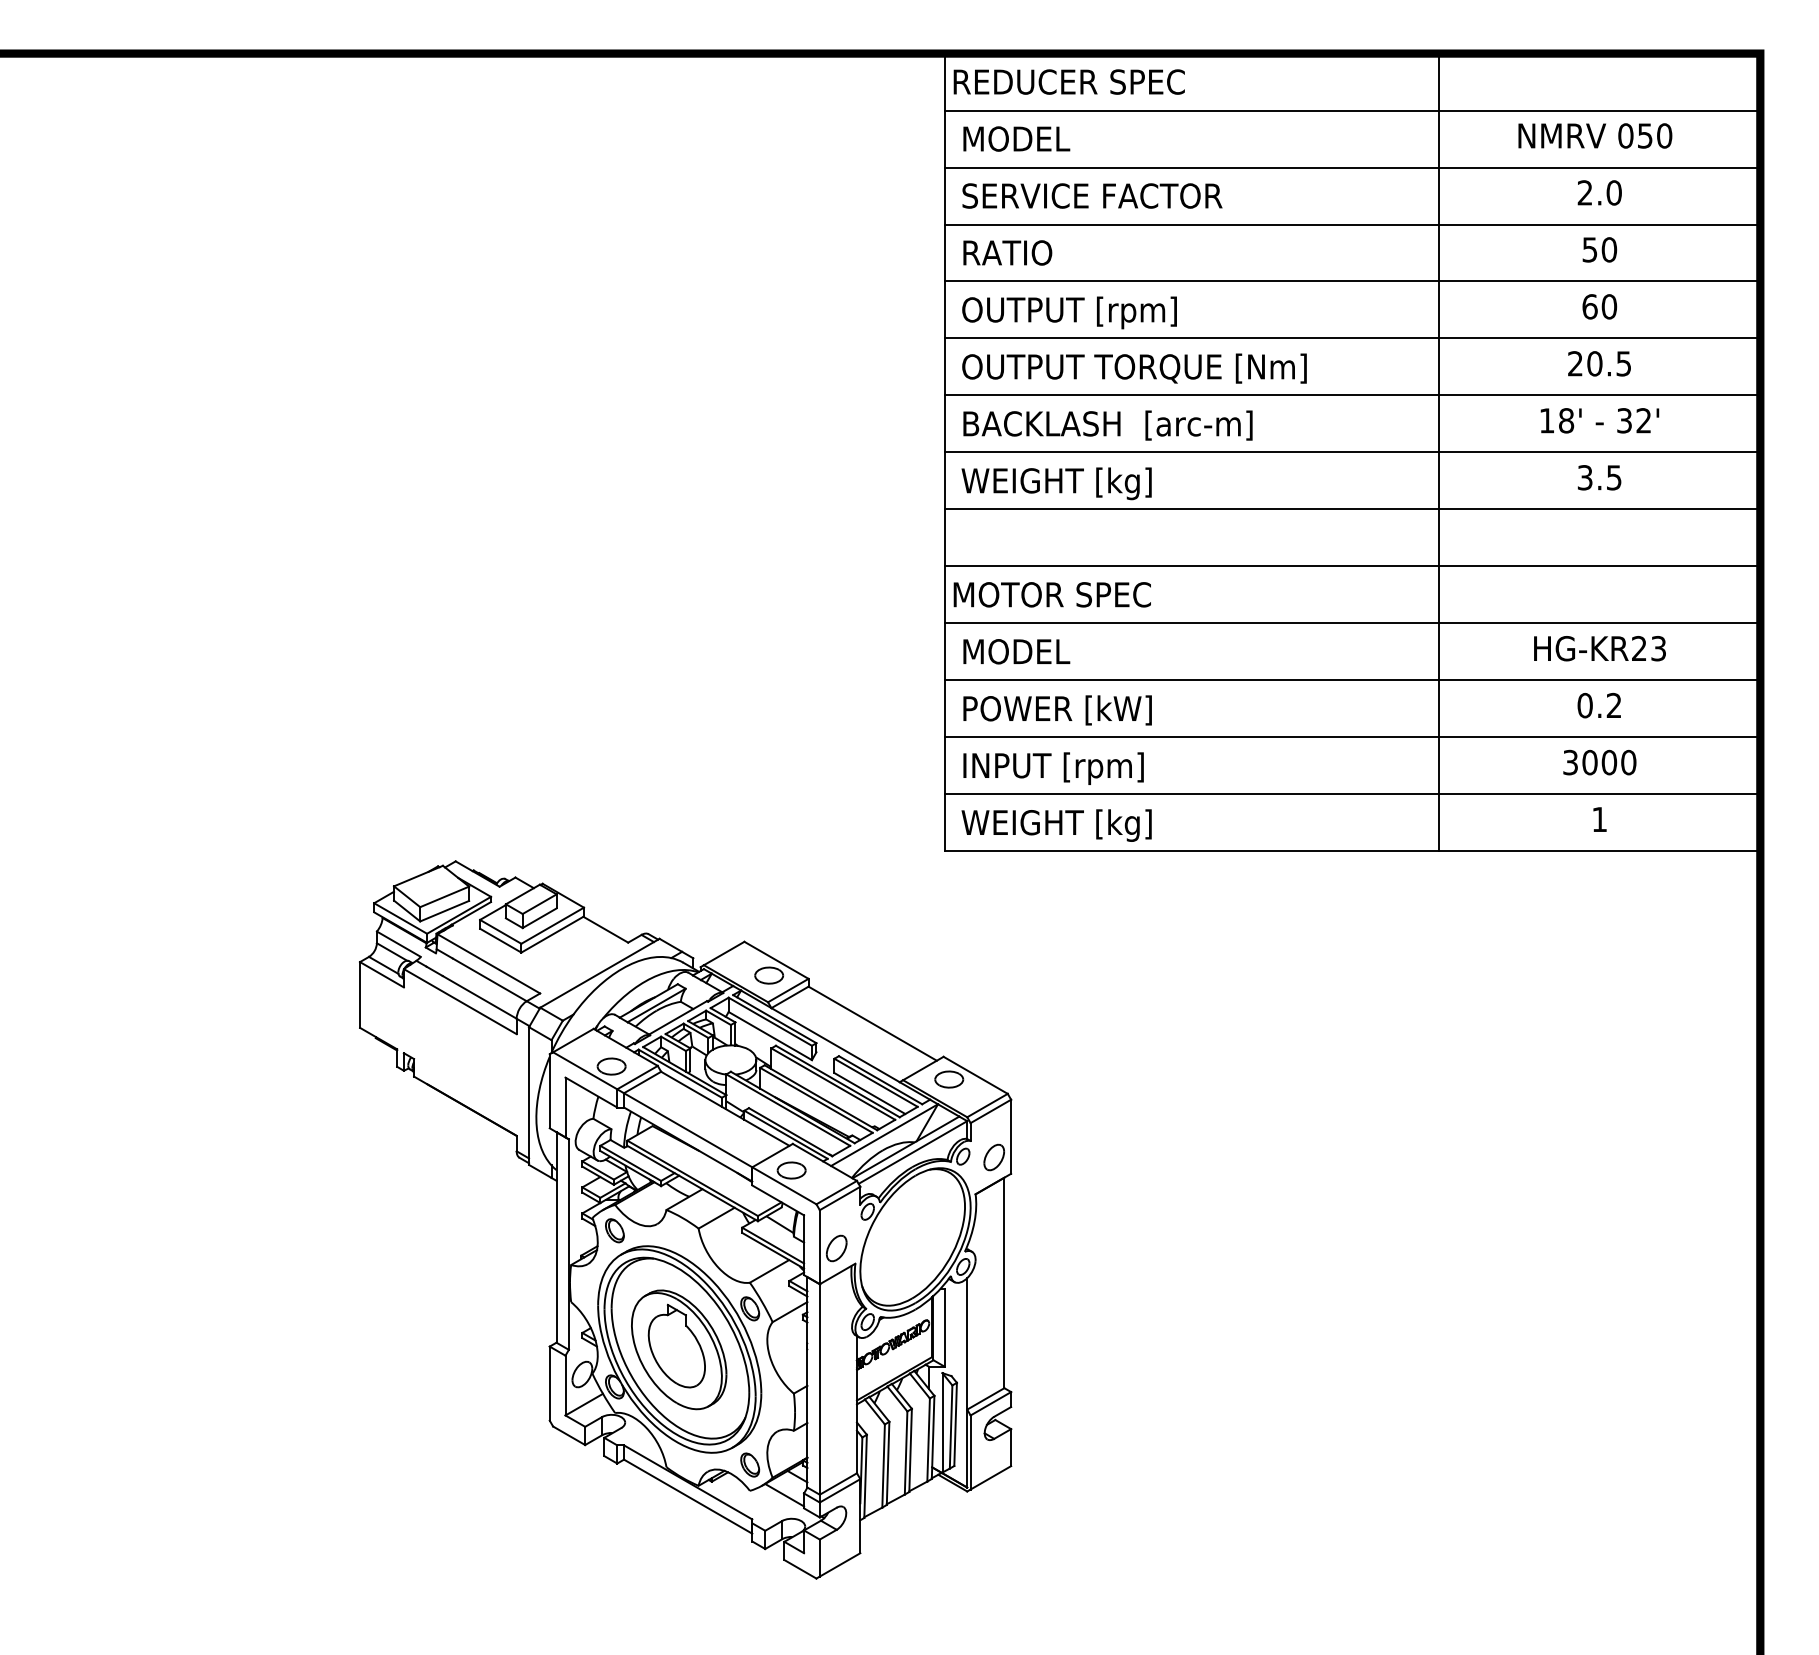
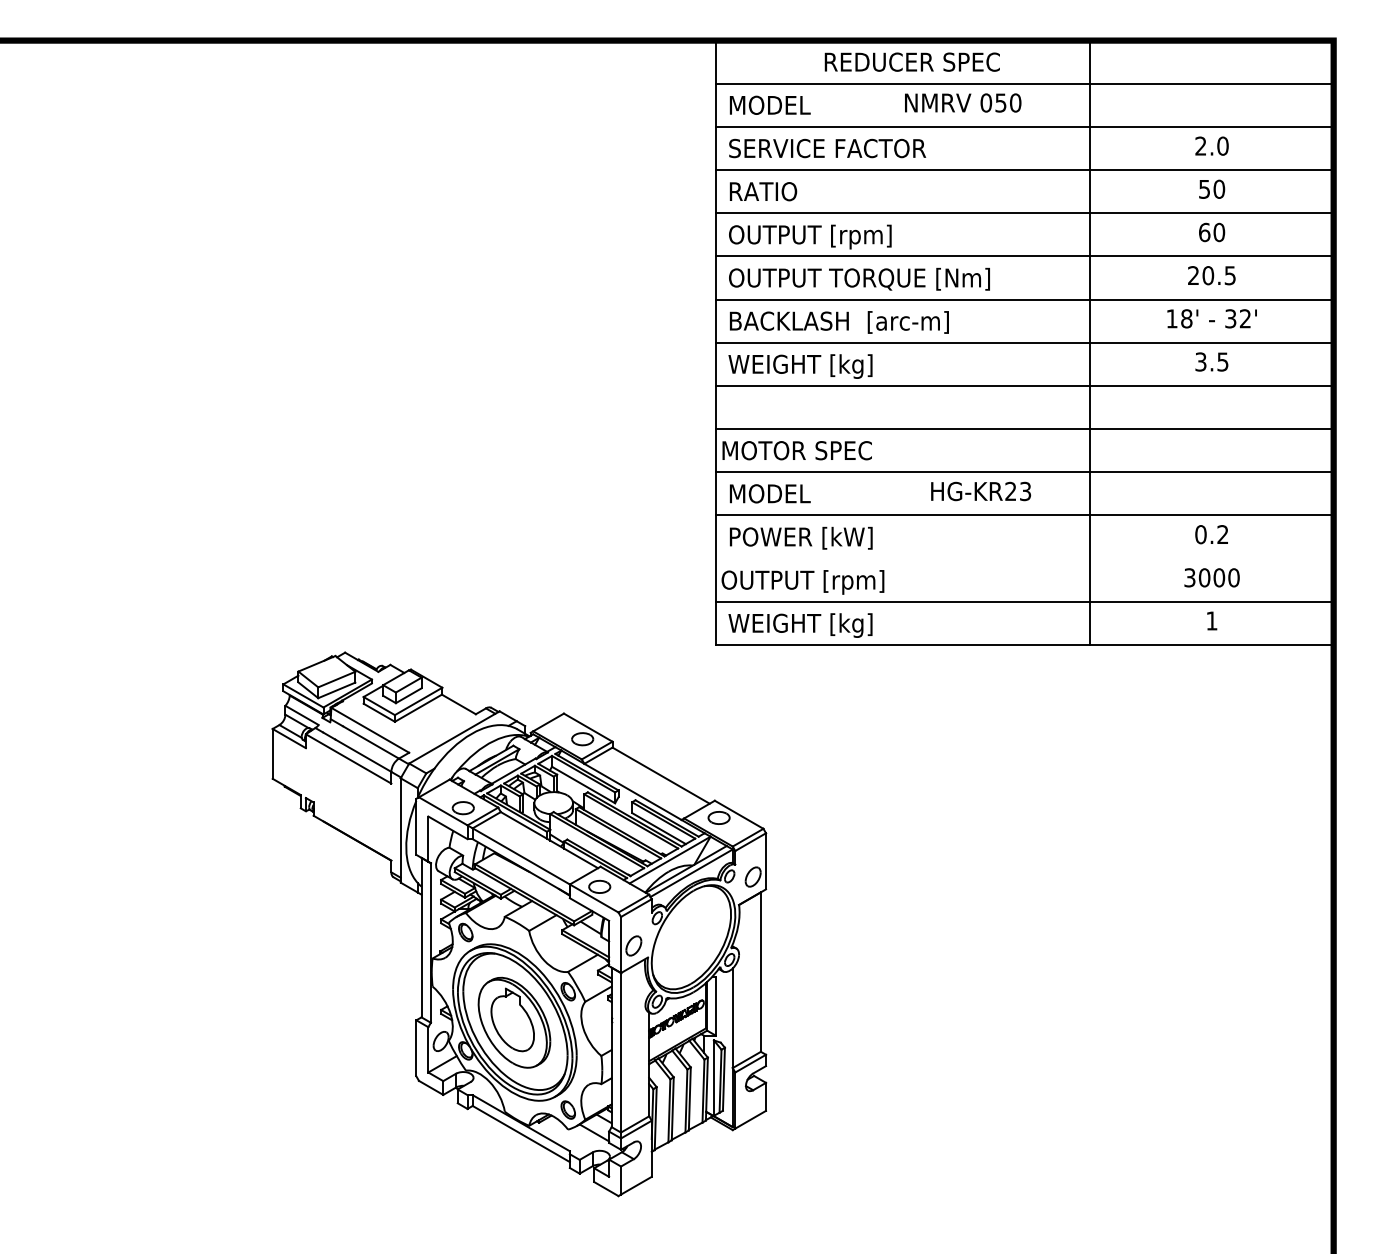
text: (1068, 81) -> (911, 61), moved
text: (1595, 135) -> (963, 102), moved
text: (1599, 648) -> (980, 491), moved
line: (1352, 737) -> (1024, 558), removed
text: (1059, 768) -> (802, 582), INPUT [rpm] -> OUTPUT [rpm]

